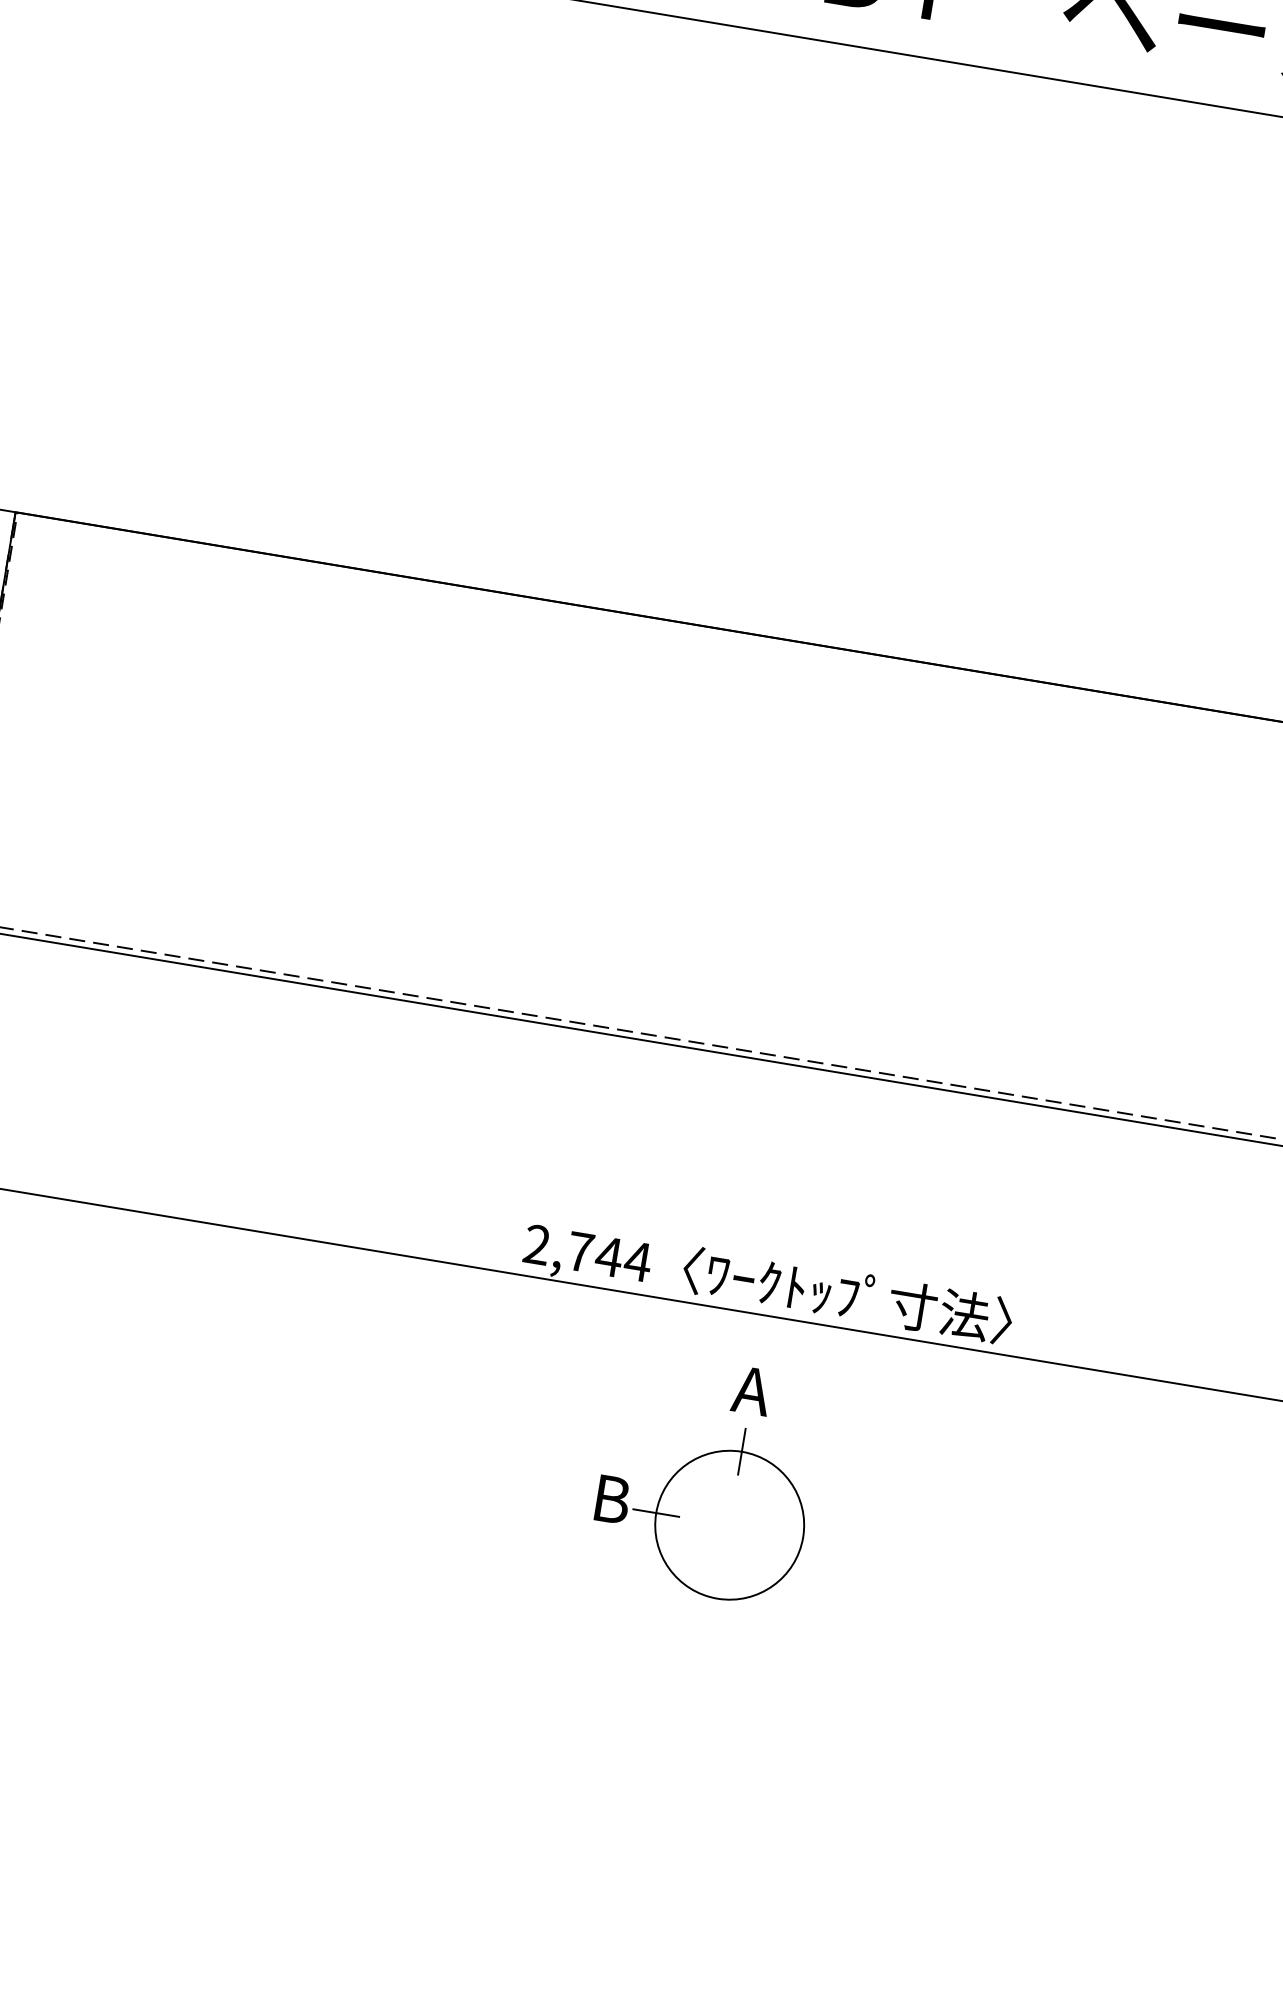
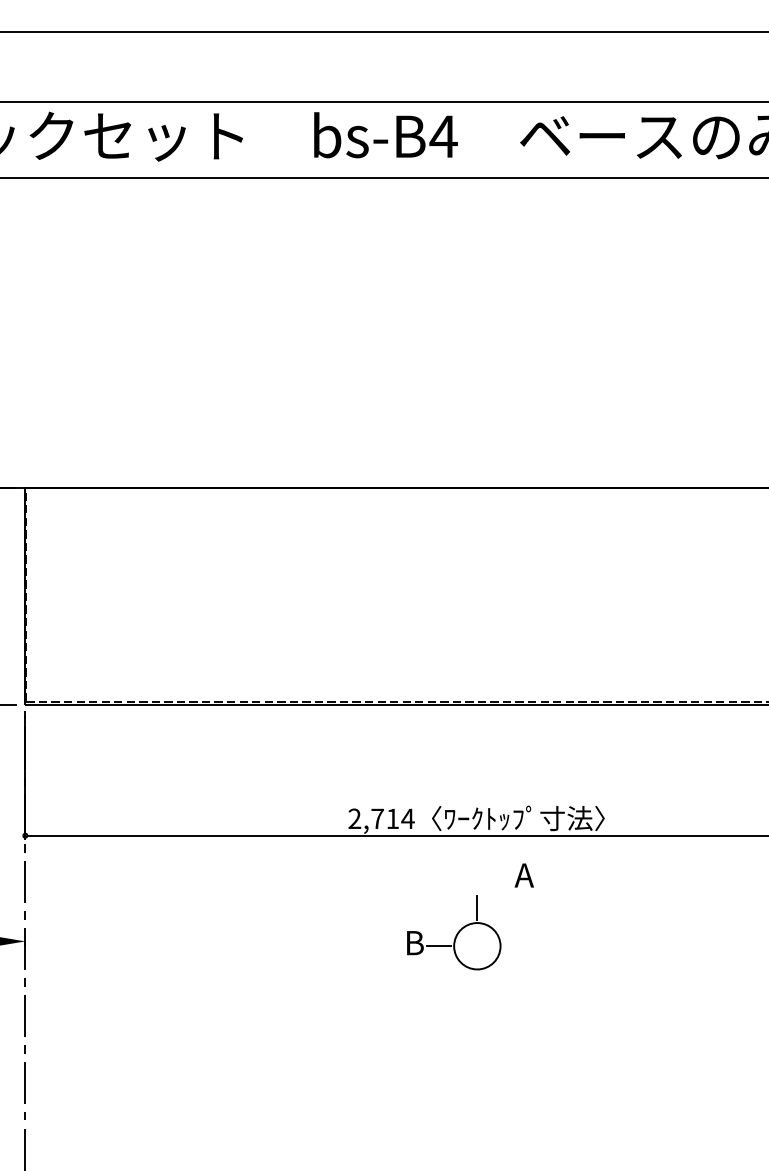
text: (608, 1256) -> (392, 818), 2,744 -> 2,714
text: (750, 1390) -> (523, 875), moved
circle: (730, 1523) -> (477, 945), size x0.6

